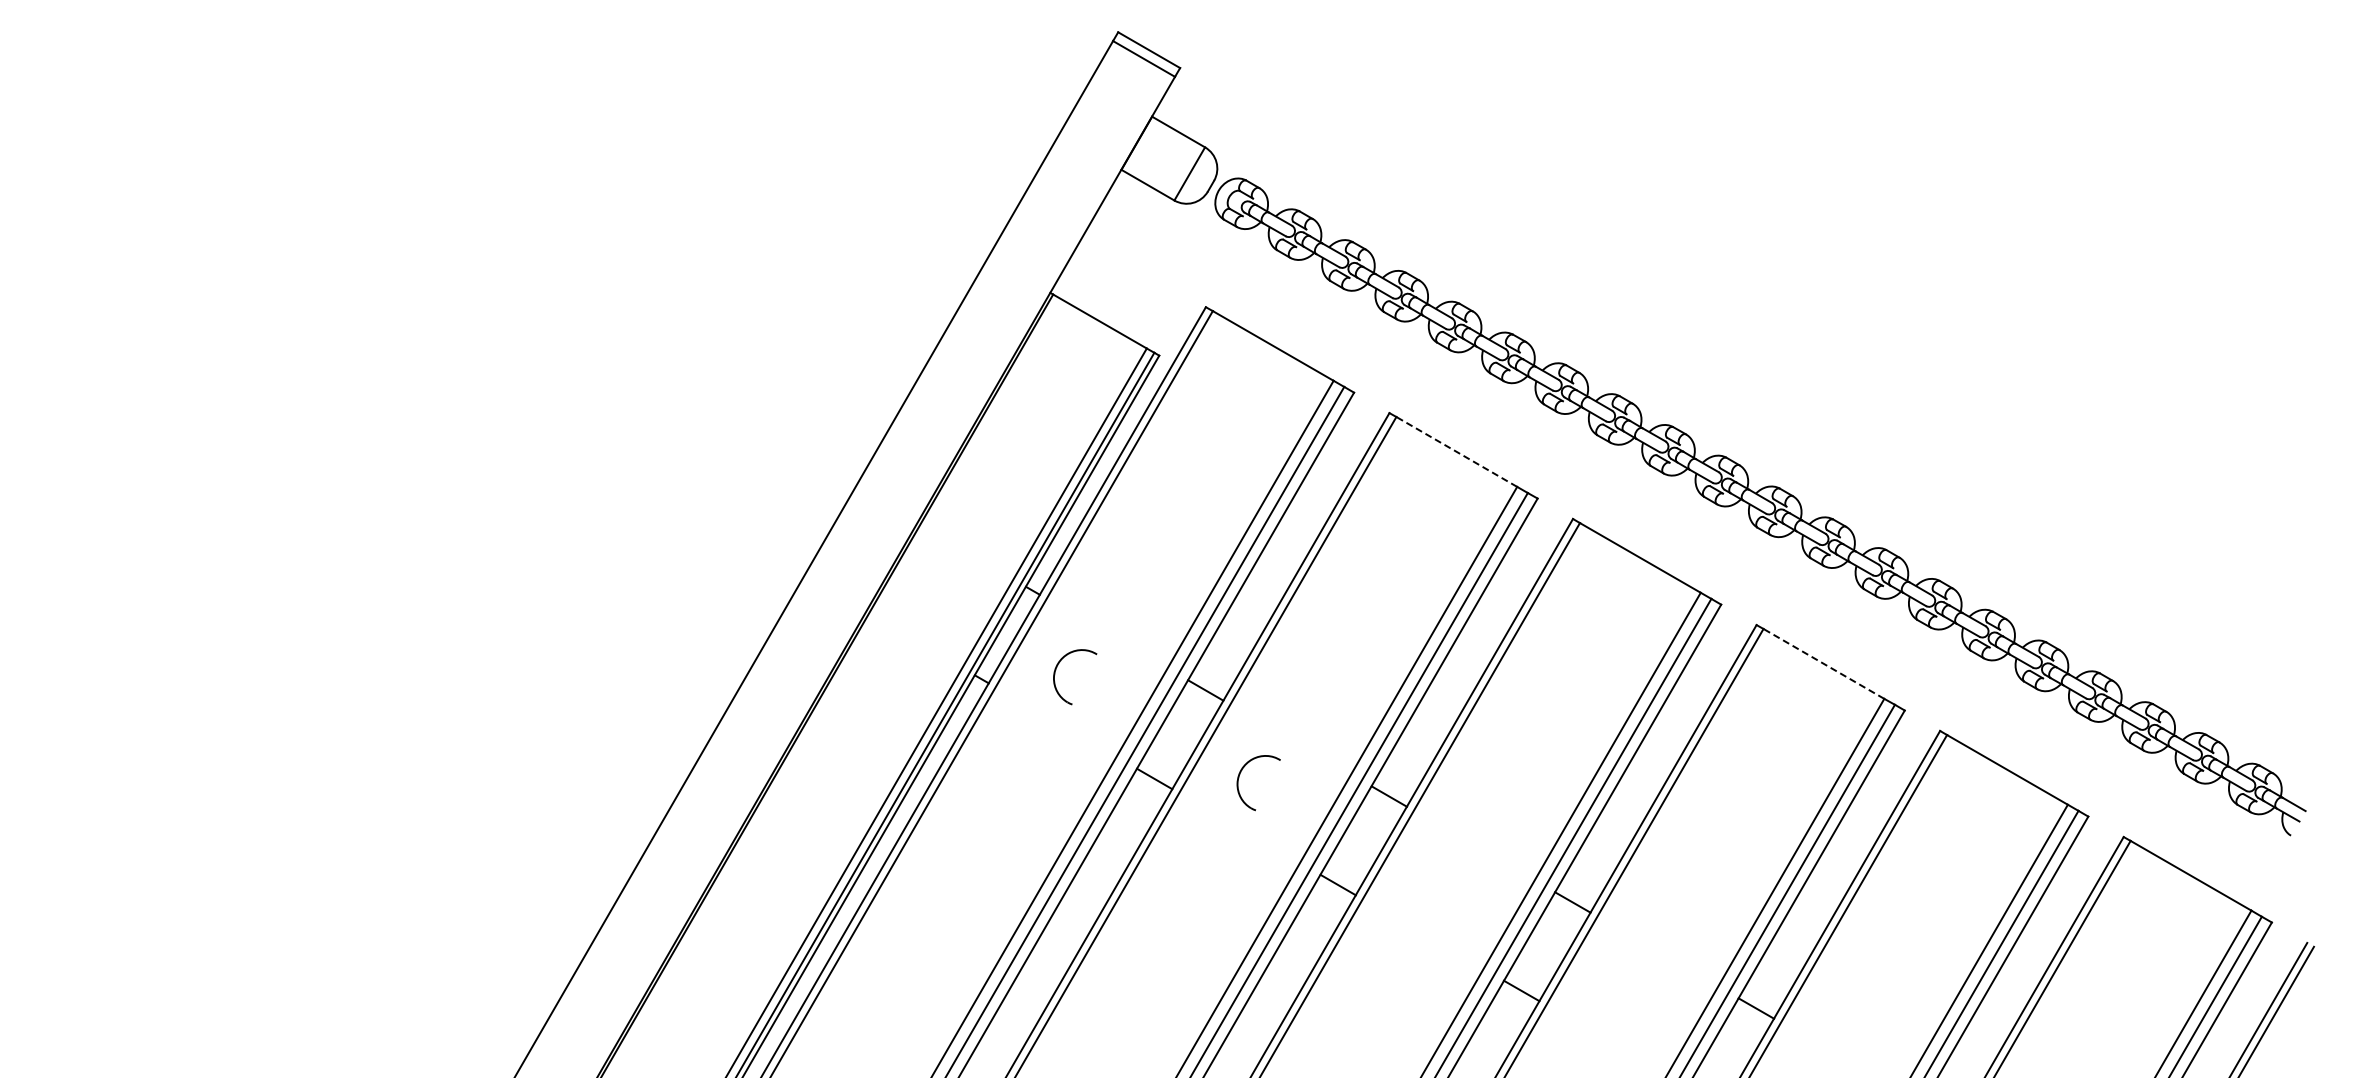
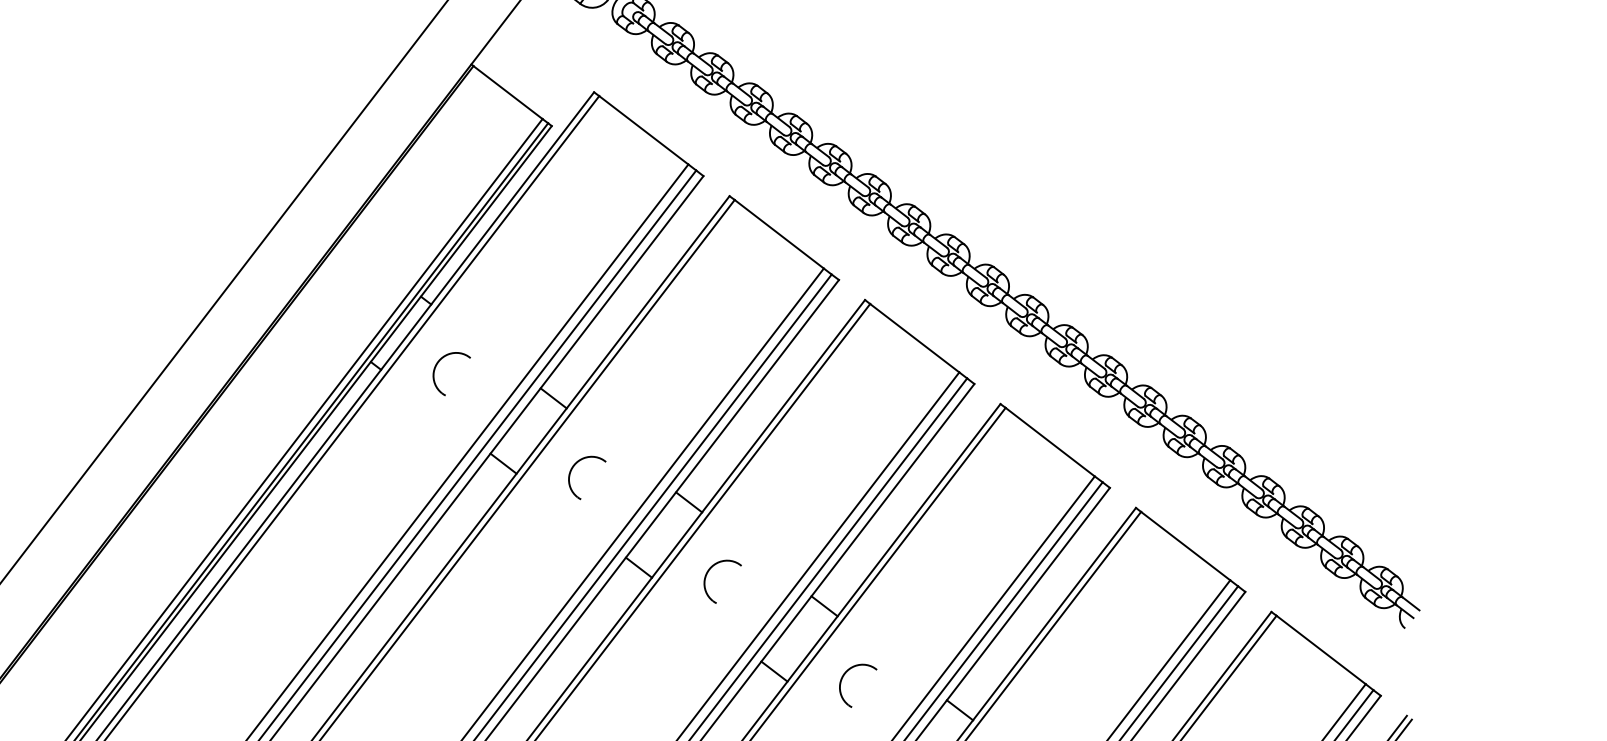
line: (1456, 451) -> (779, 233), dashed -> solid
line: (1823, 663) -> (1049, 441), dashed -> solid
part: (1423, 882) -> (707, 574), added
part: (1606, 990) -> (842, 680), added

